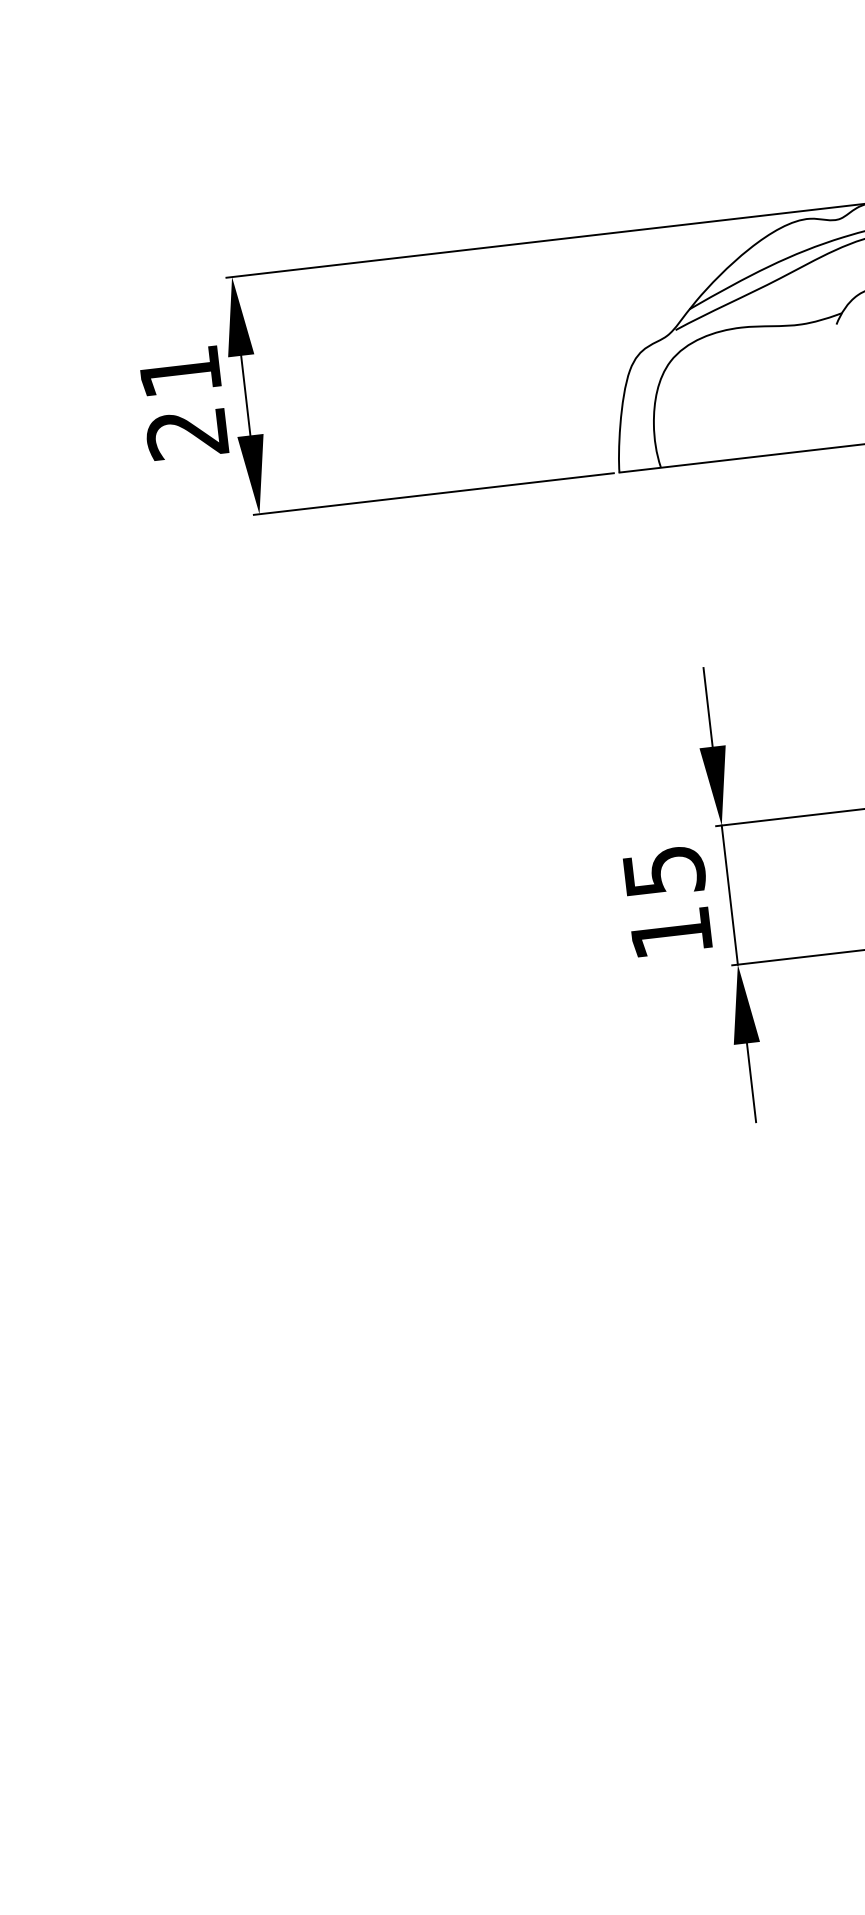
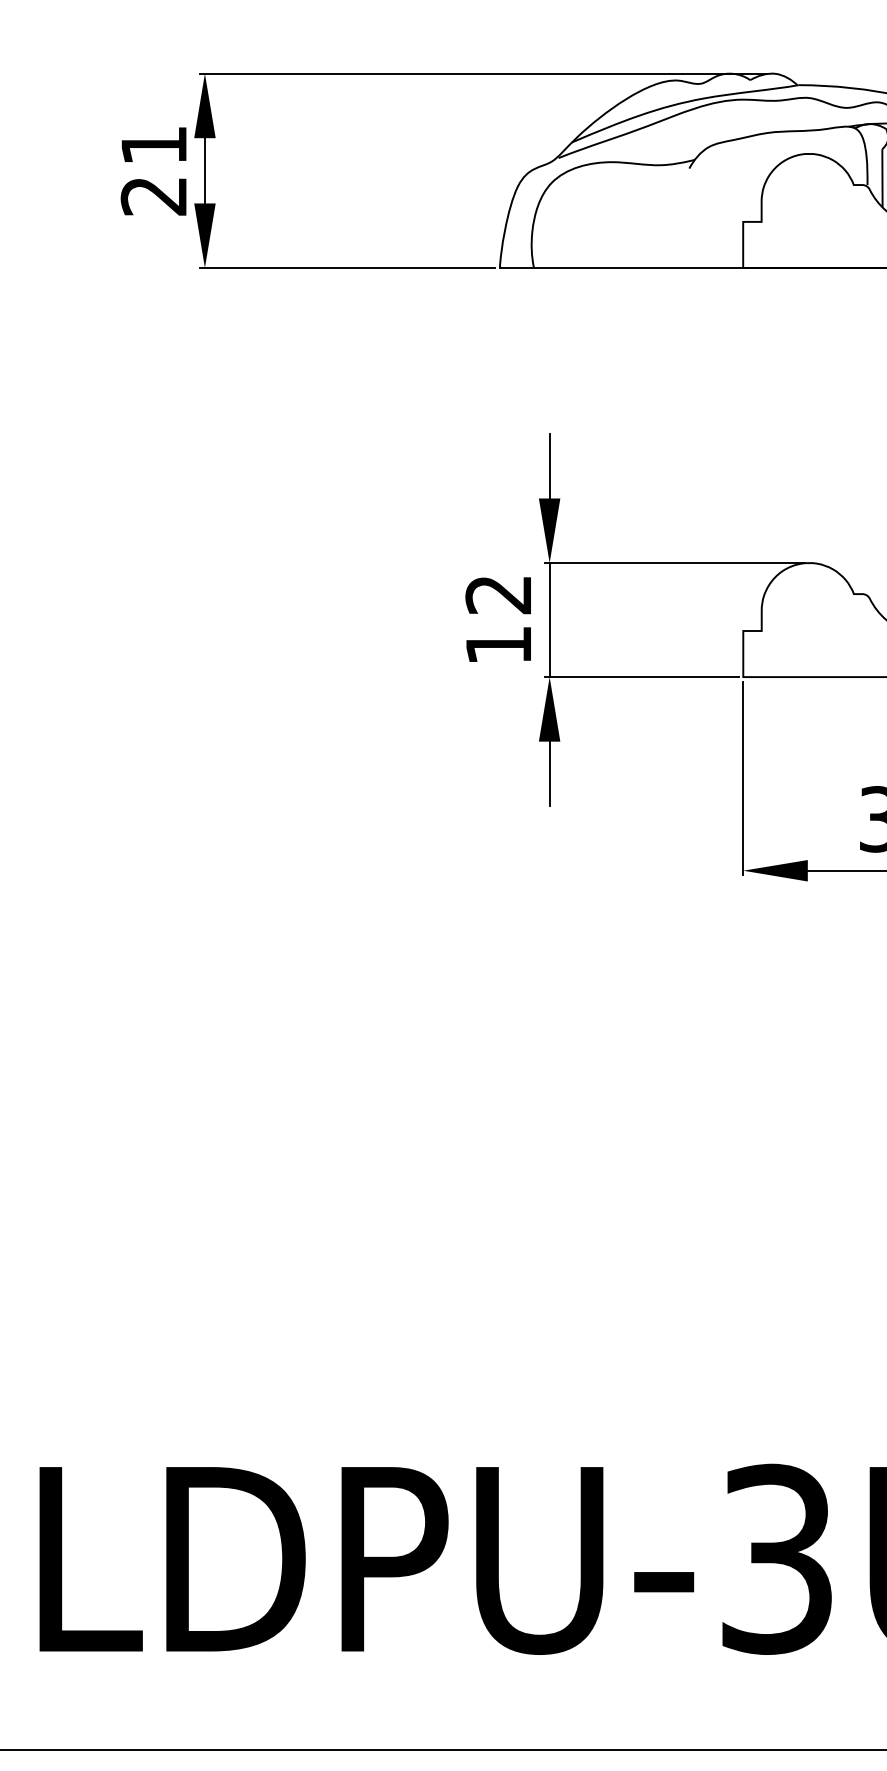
text: (663, 872) -> (498, 595), 15 -> 12

